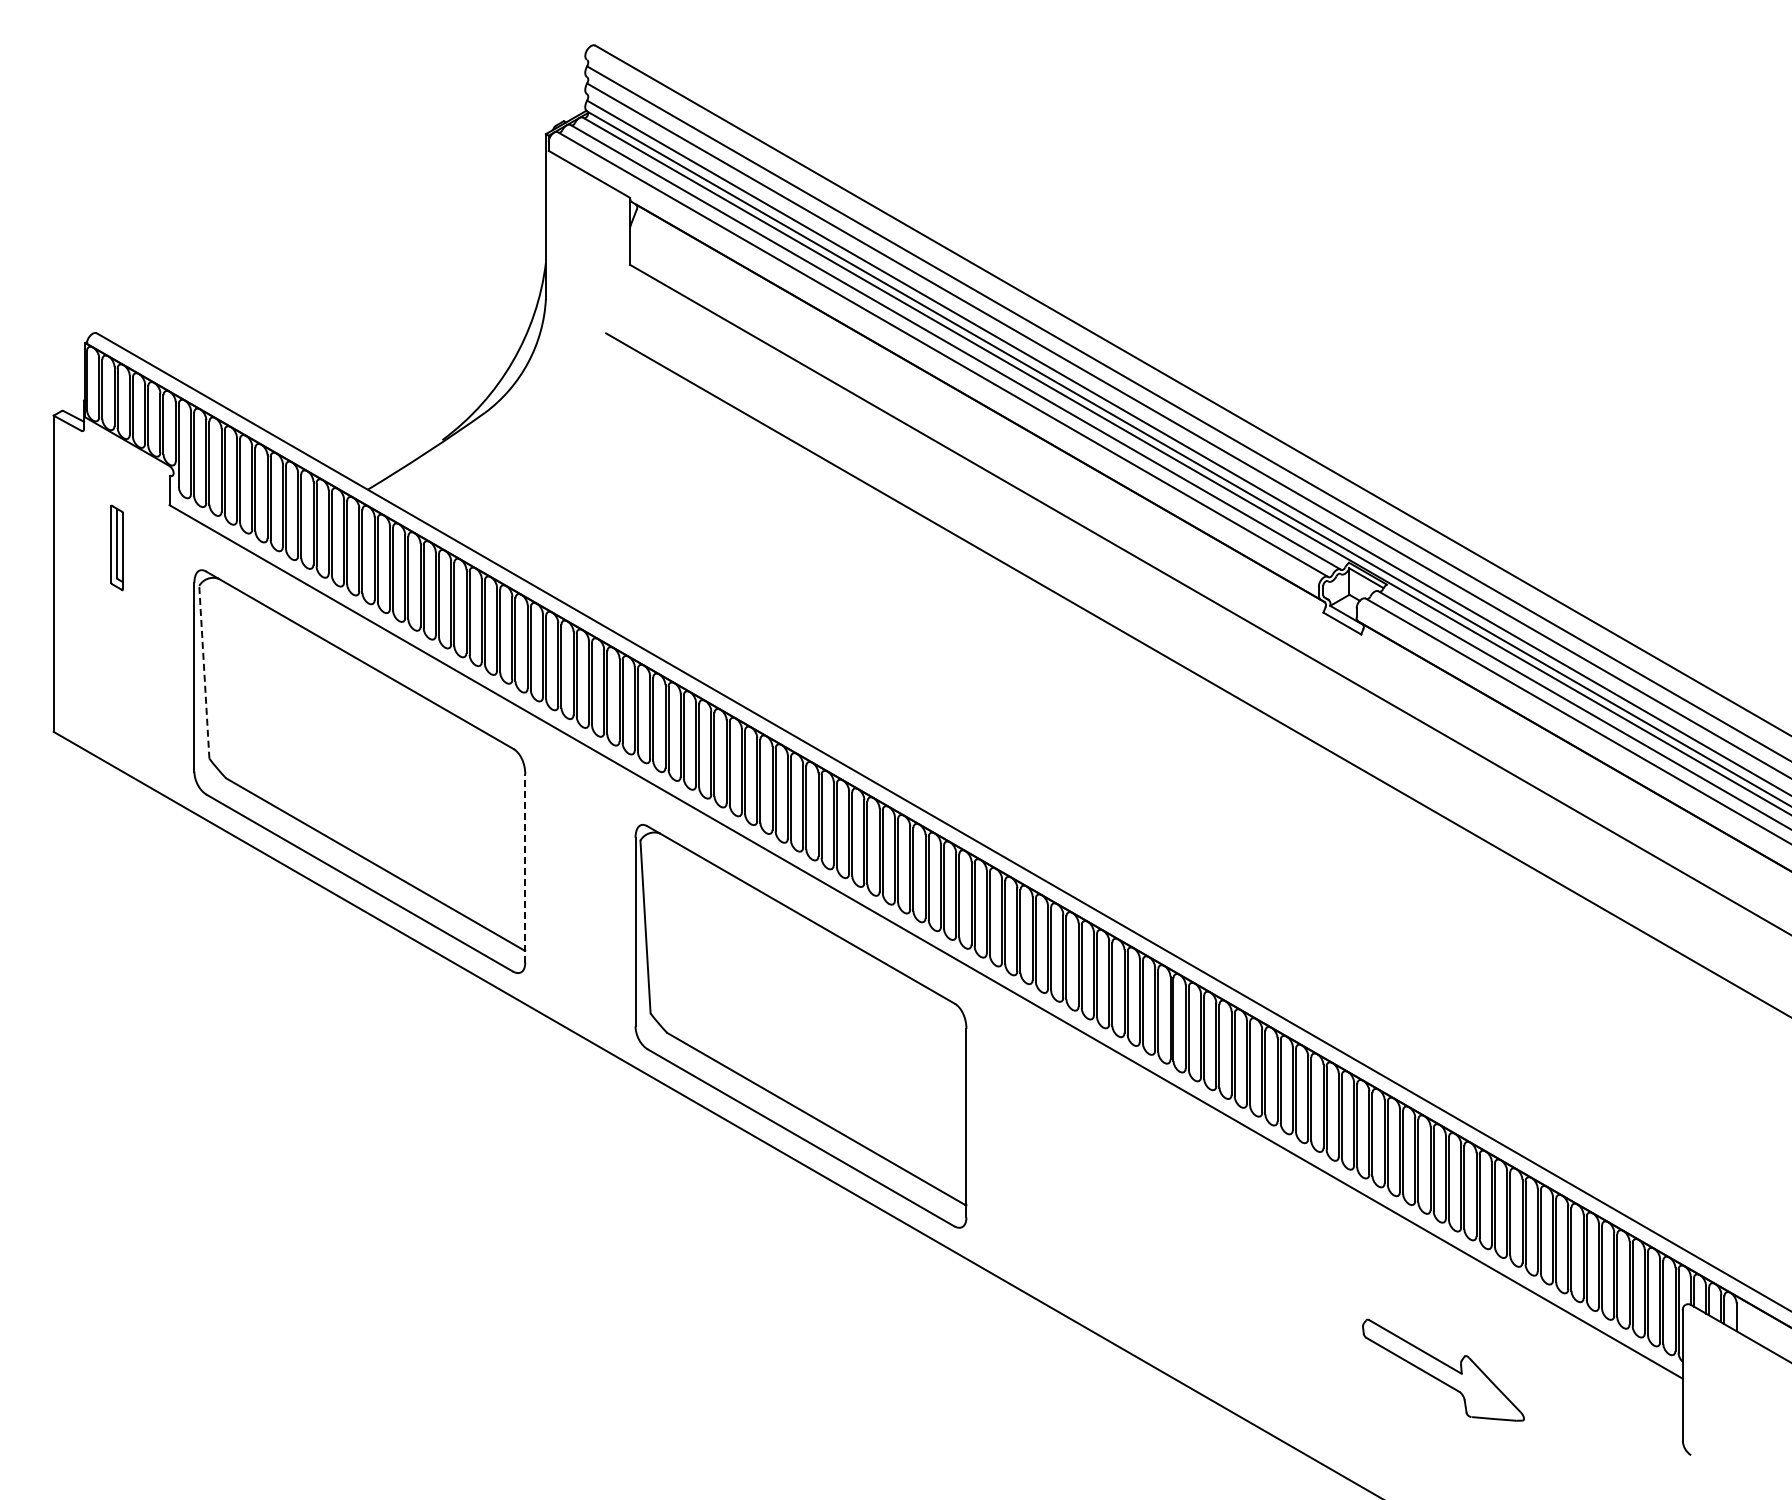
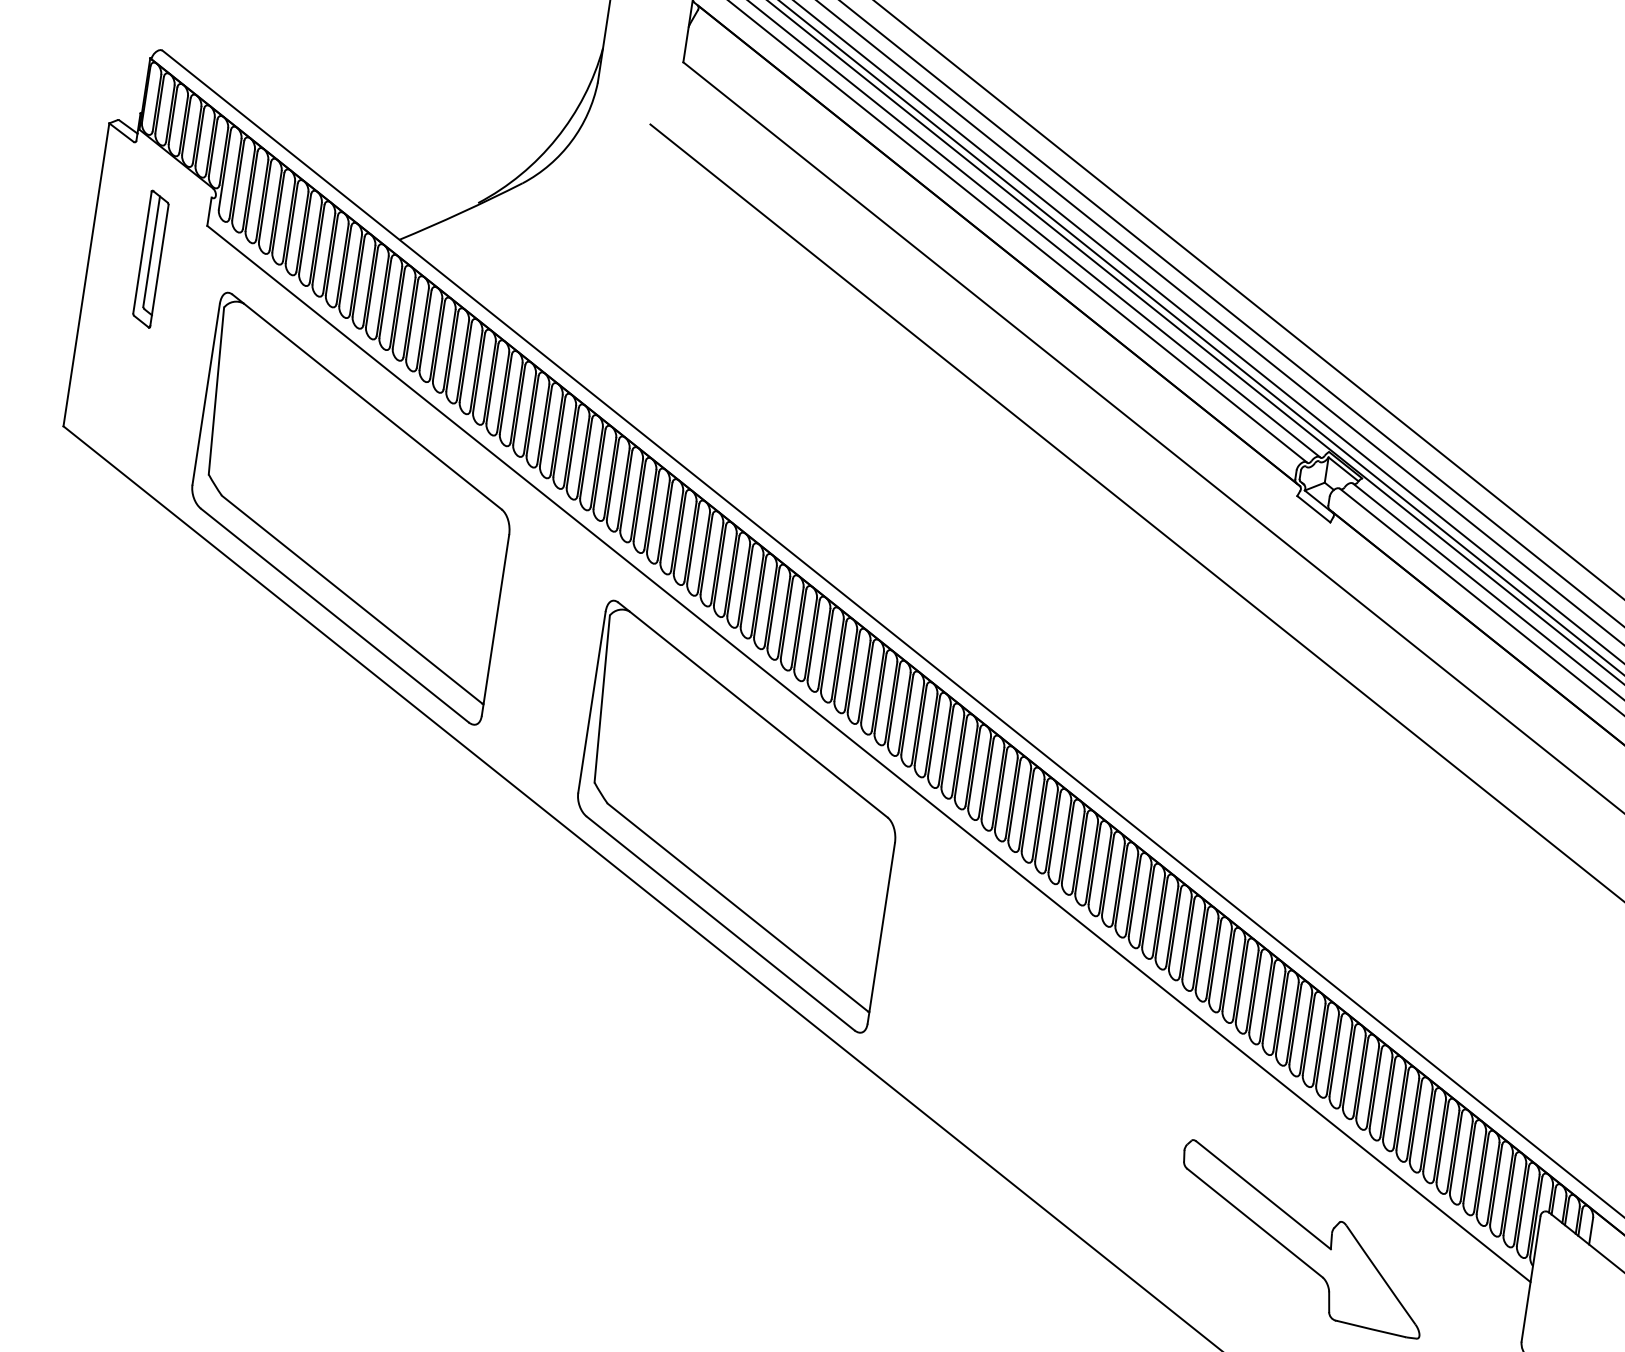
part: (116, 547) -> (150, 258), size x1.67
line: (204, 672) -> (216, 391), dashed -> solid
line: (525, 867) -> (495, 624), dashed -> solid
part: (1443, 1370) -> (1302, 1239), size x1.67

